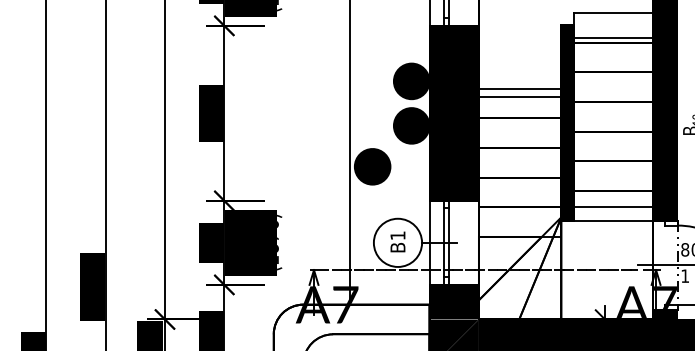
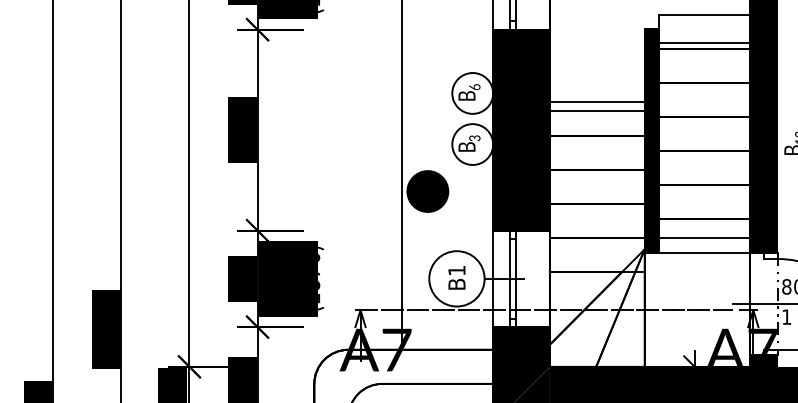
fill: (411, 81) -> (472, 93), removed
fill: (411, 125) -> (472, 144), removed

